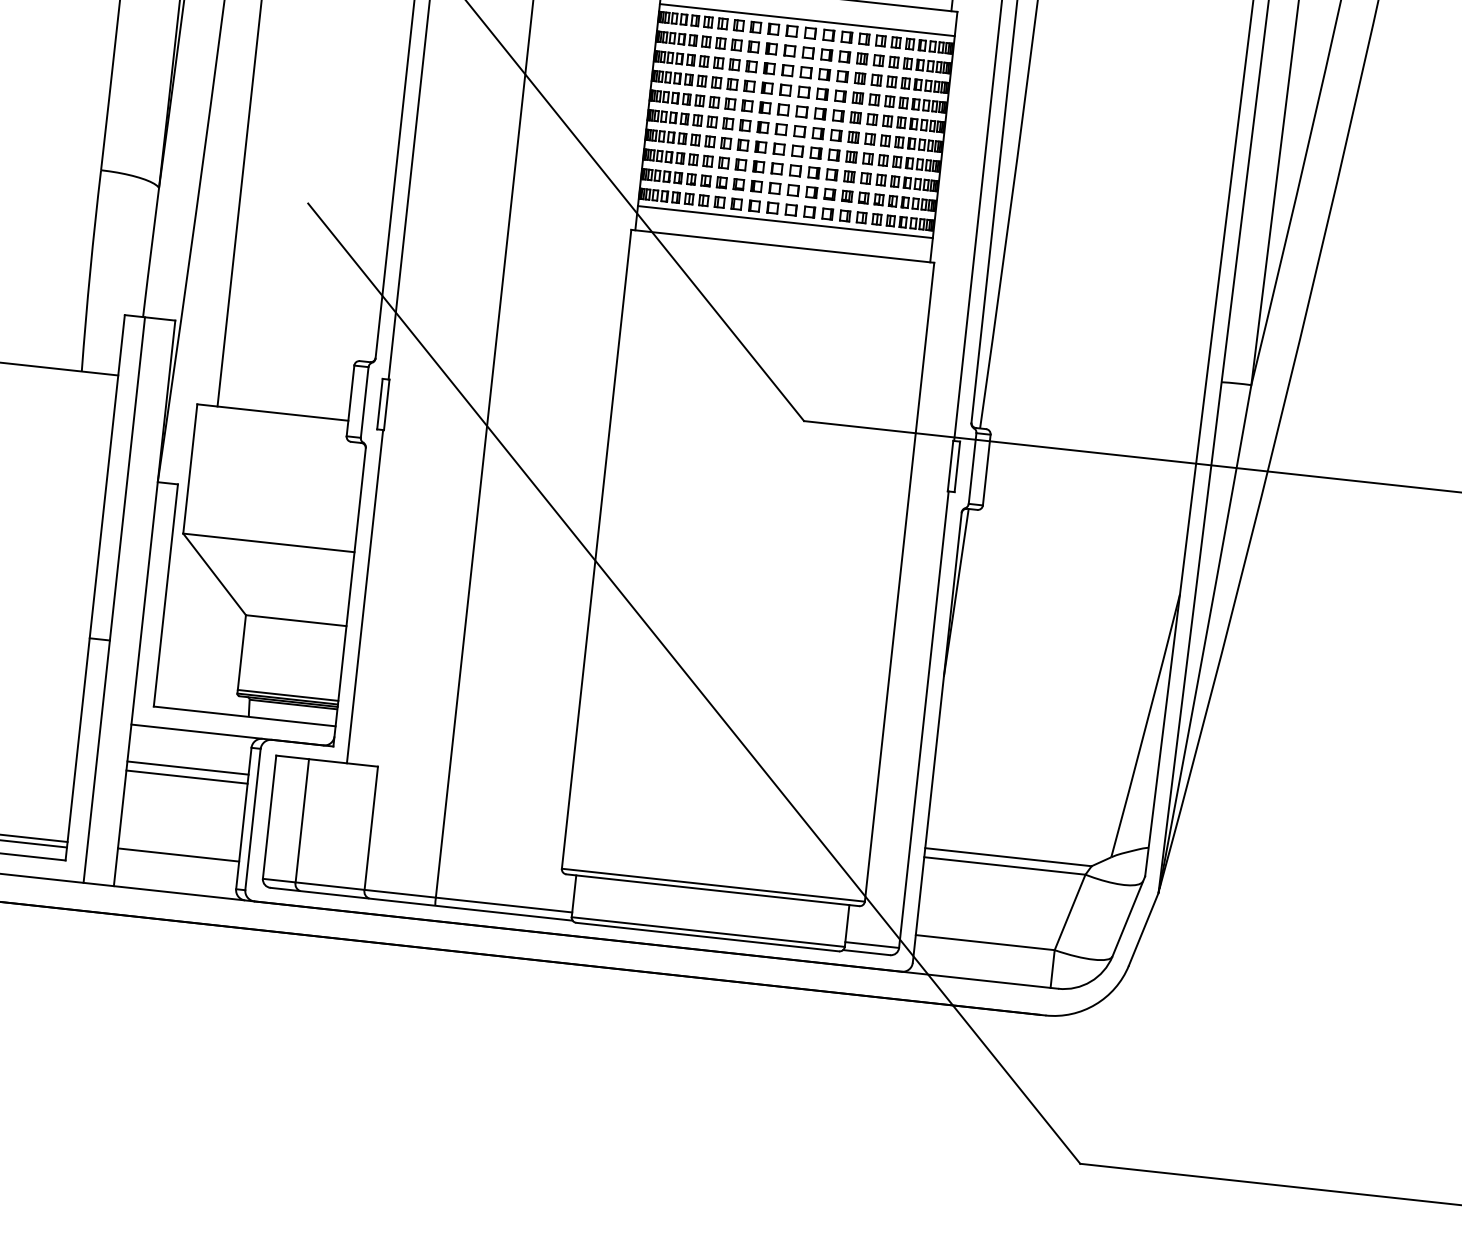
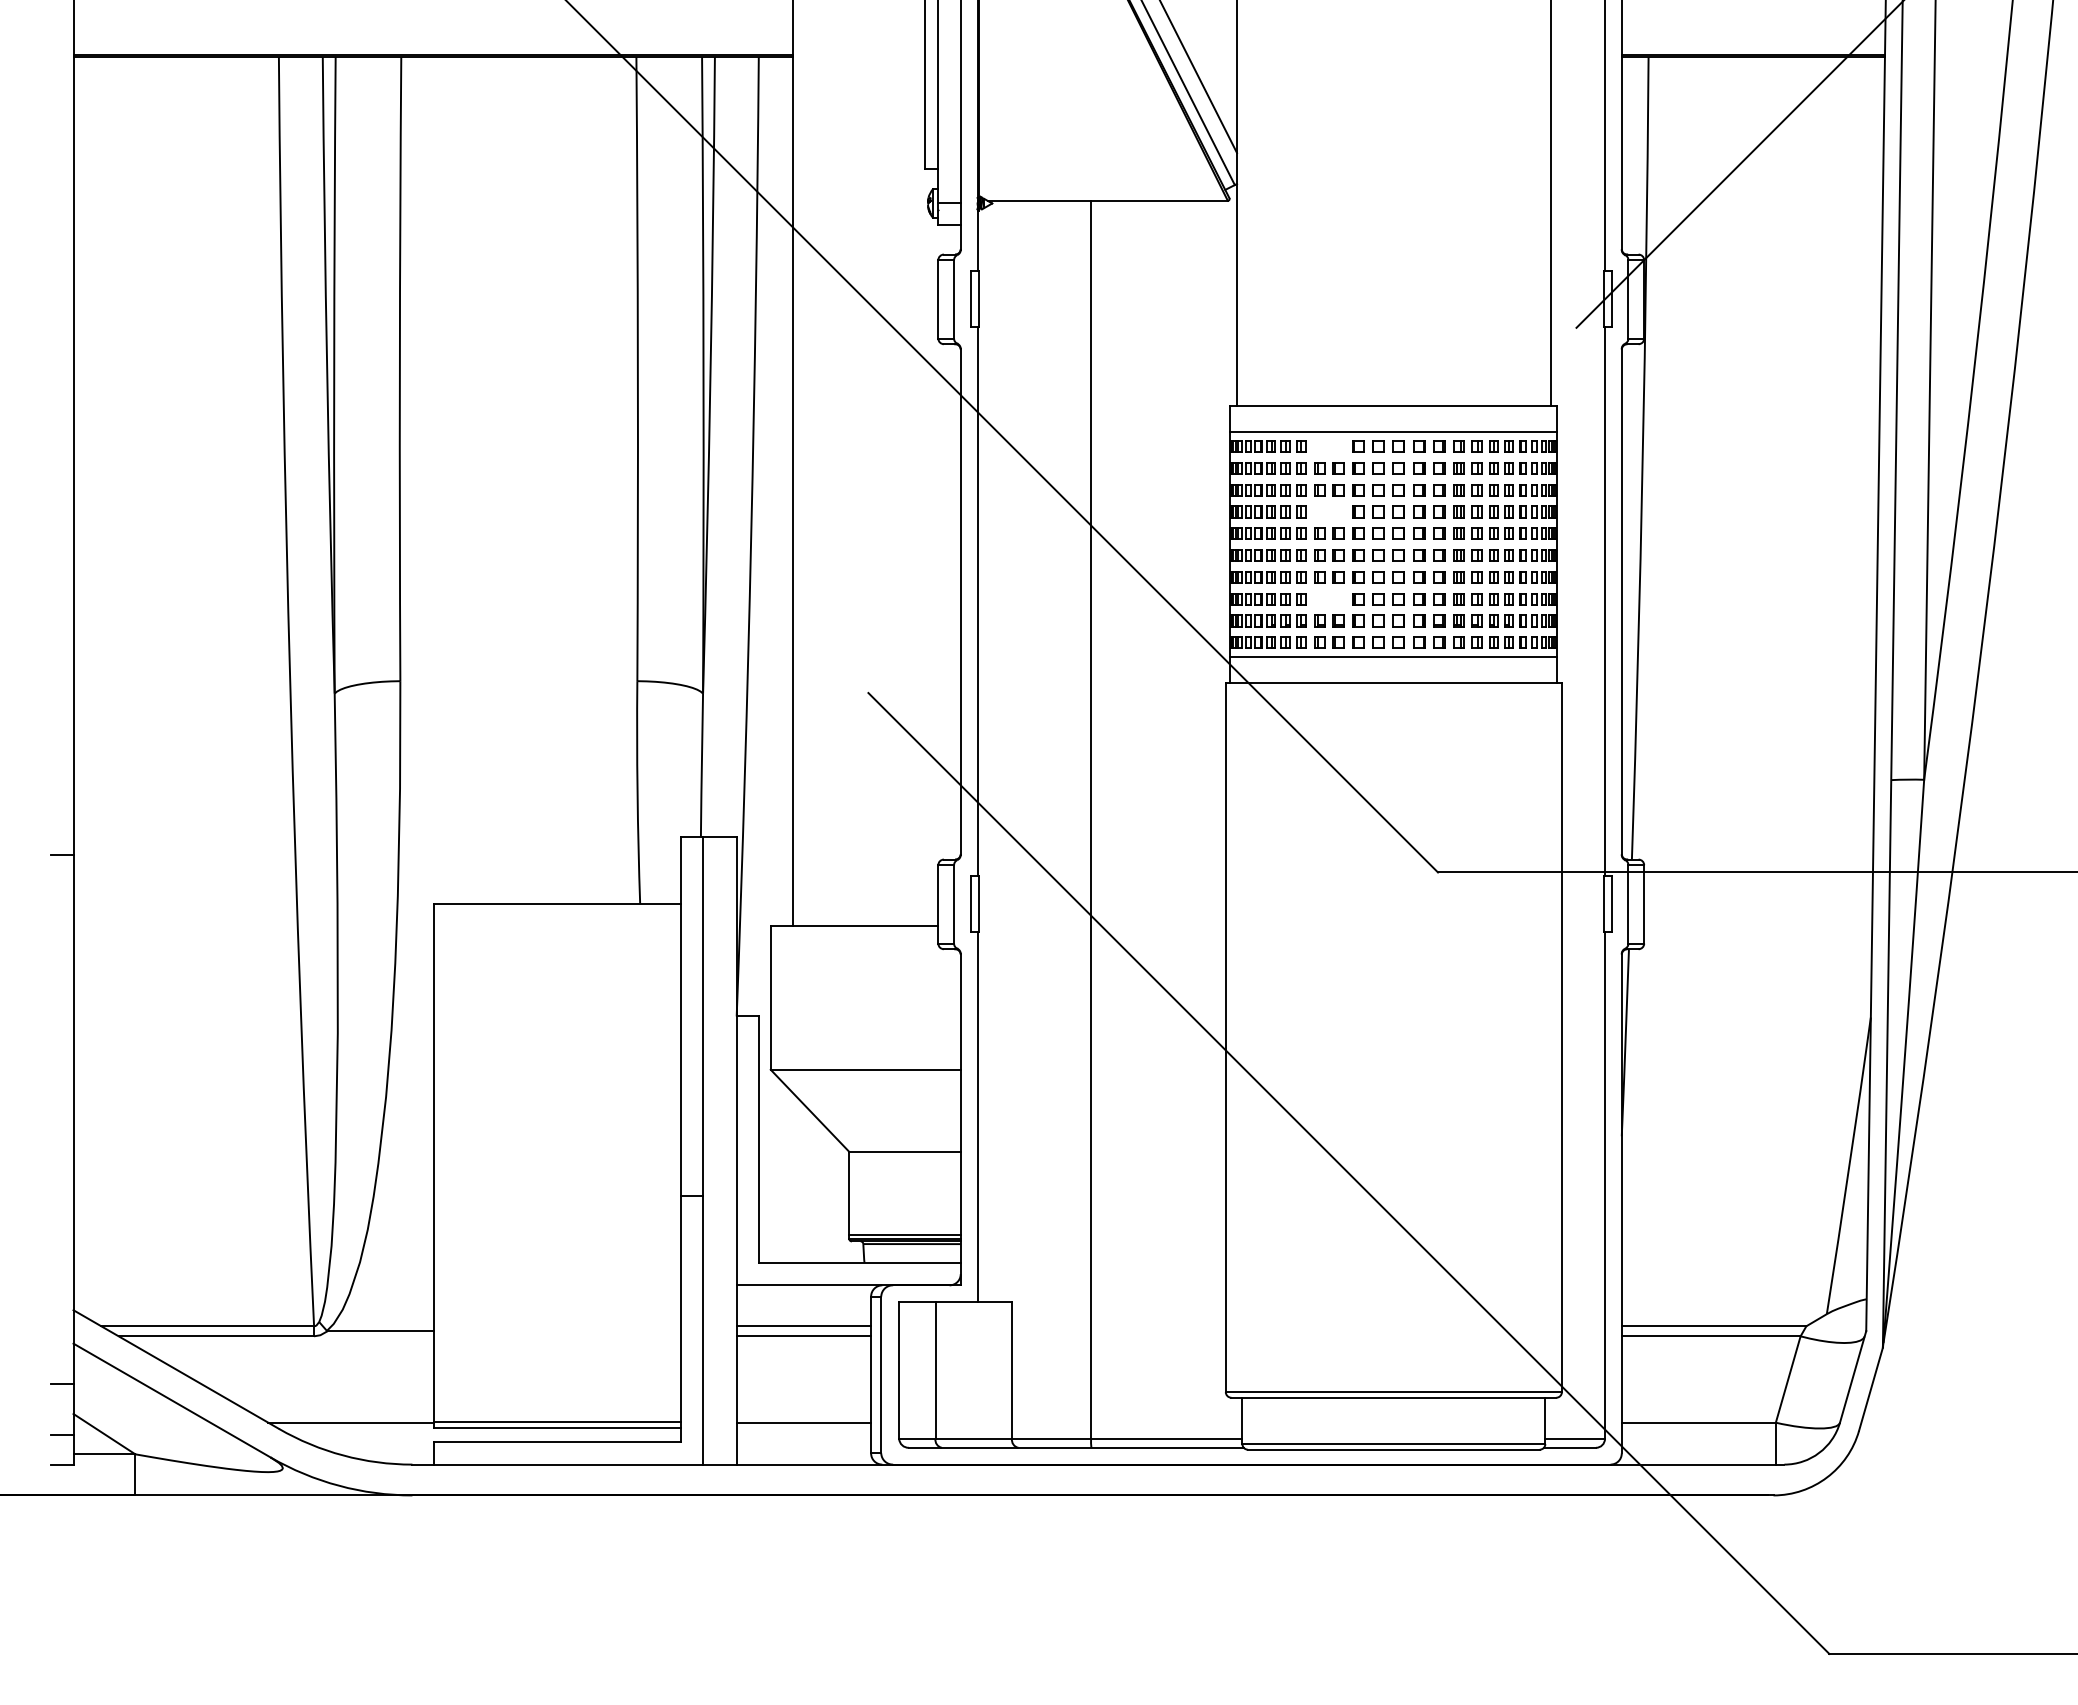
part: (747, 26) -> (1329, 446), removed
part: (741, 85) -> (1329, 511), removed
part: (732, 164) -> (1329, 599), removed

